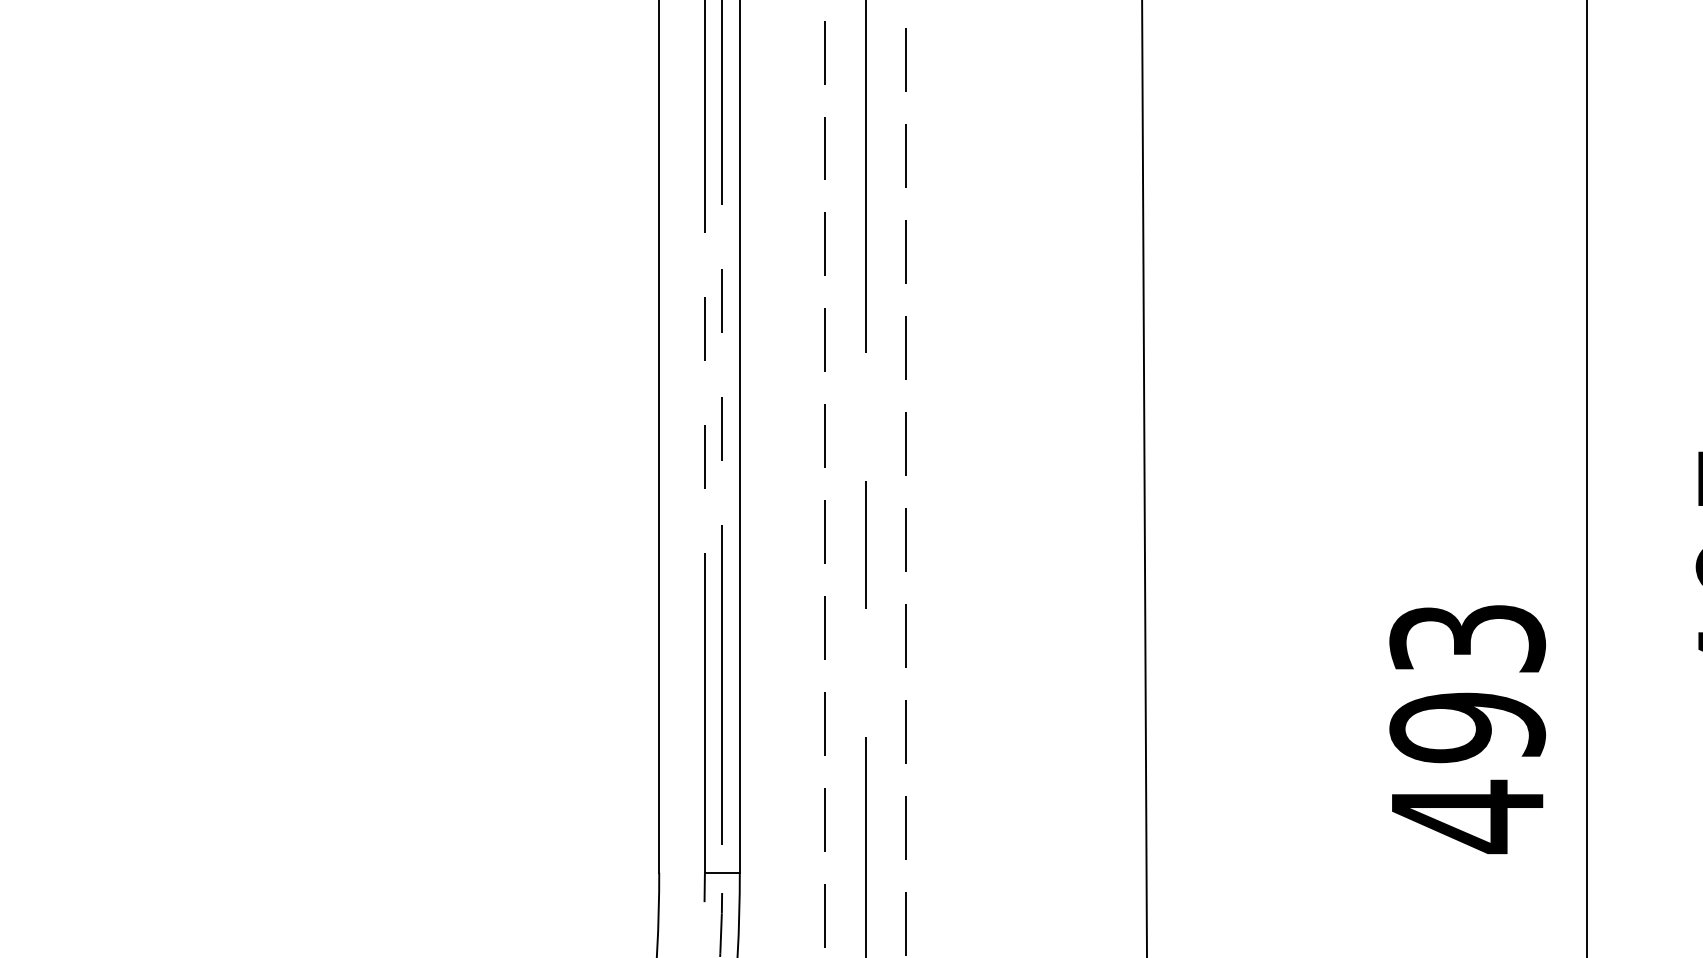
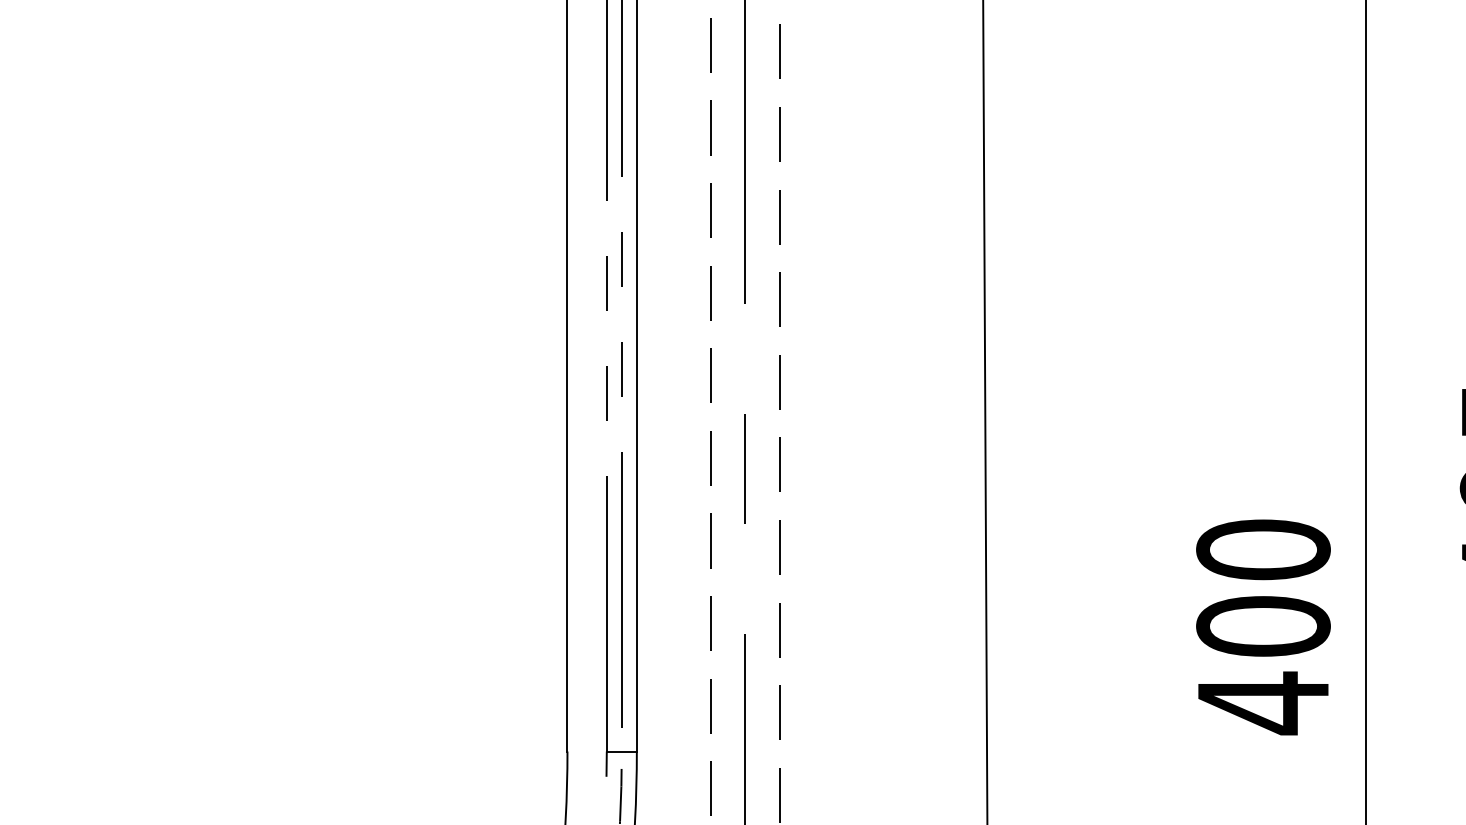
text: (1467, 683) -> (1263, 588), 493 -> 400

